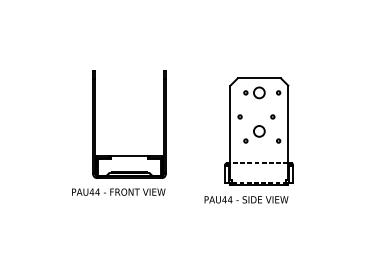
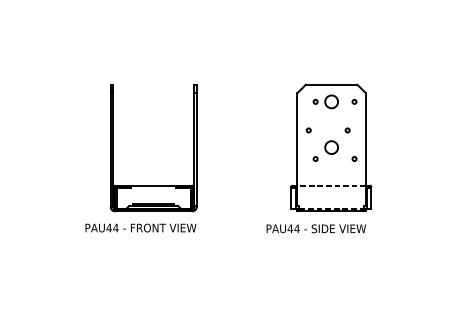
part: (248, 140) -> (318, 158), moved

